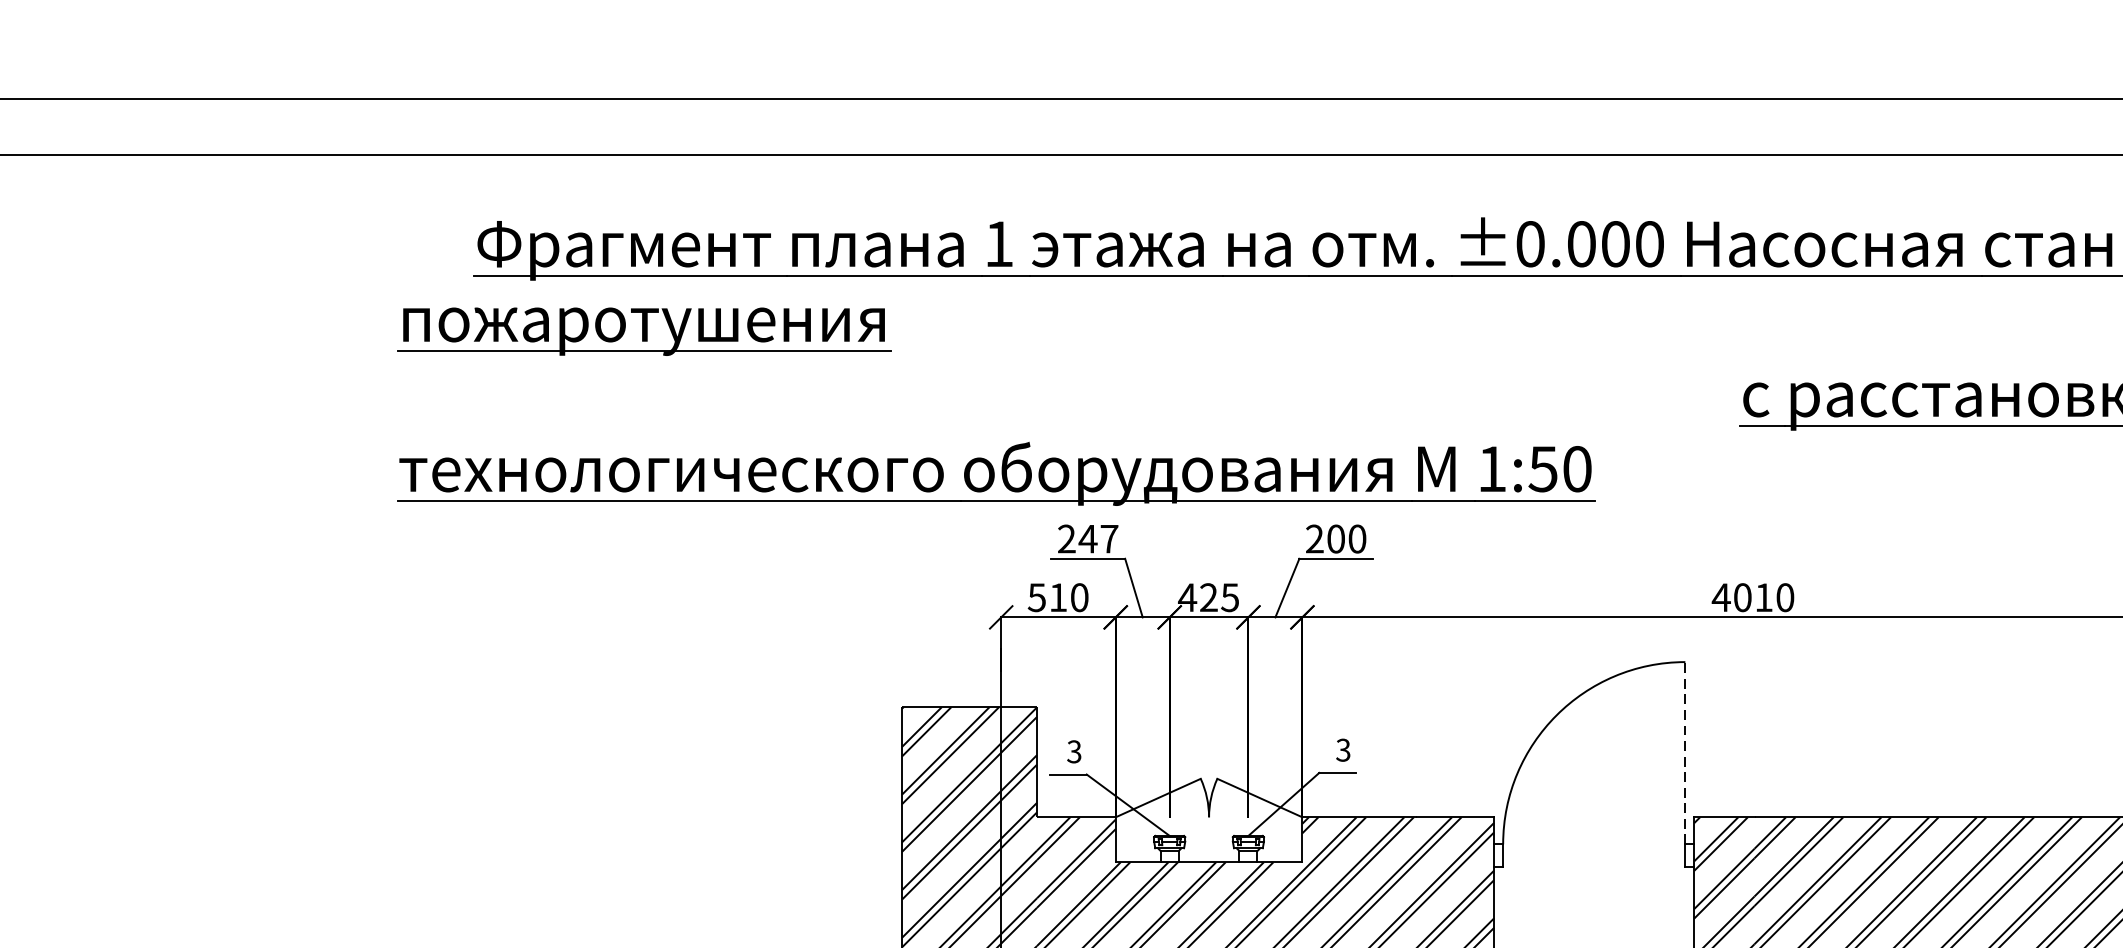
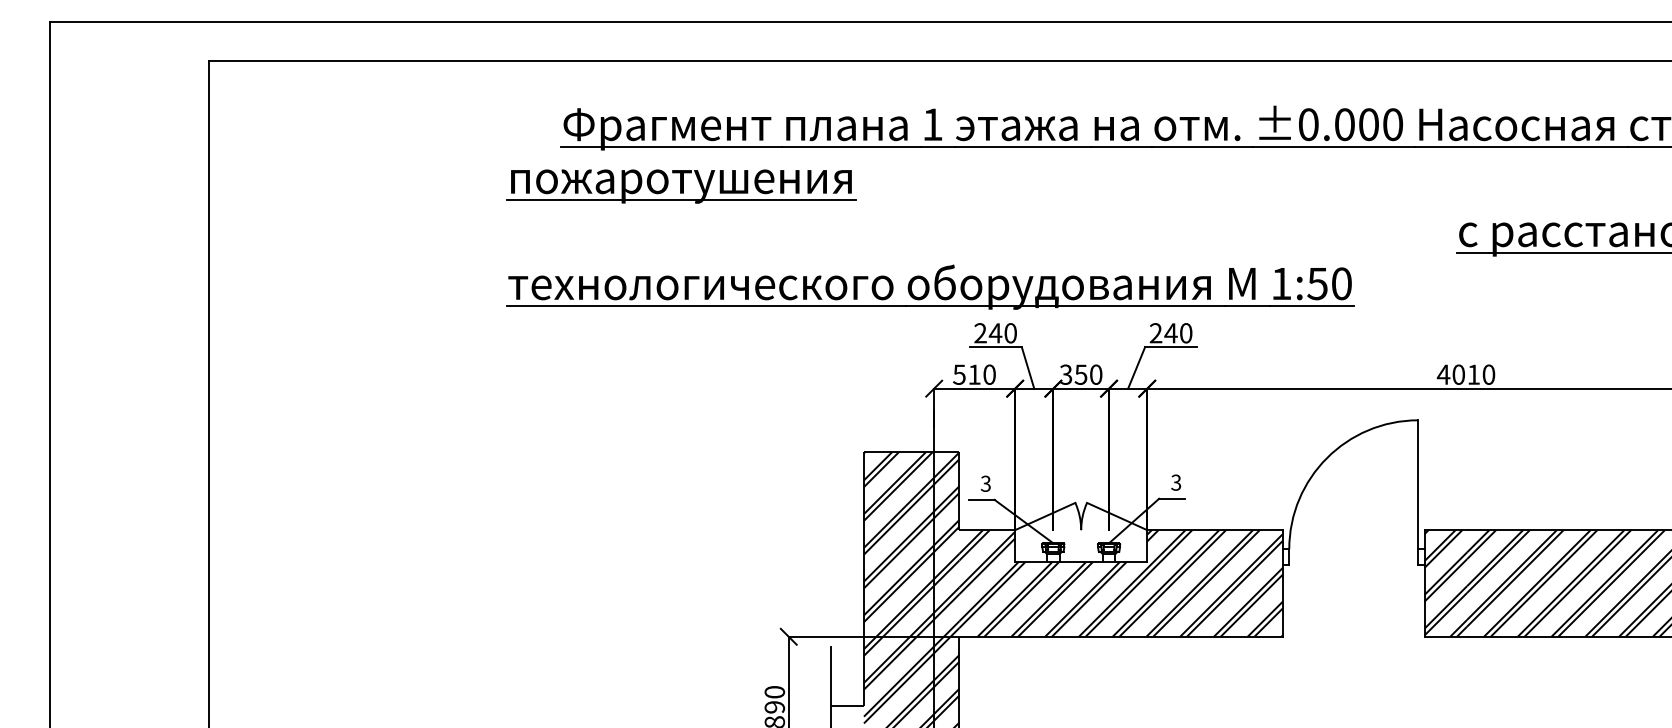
text: (1109, 539) -> (1010, 333), 247 -> 240
text: (1335, 539) -> (1170, 333), 200 -> 240
text: (1208, 597) -> (1080, 374), 425 -> 350
line: (1685, 752) -> (1418, 484), dashed -> solid

